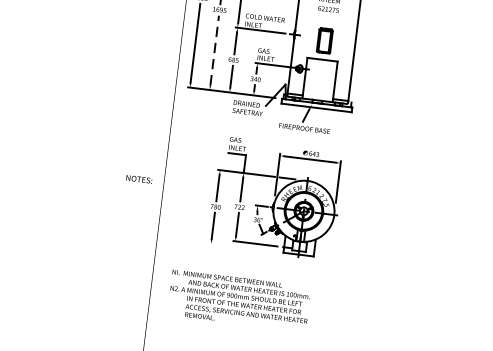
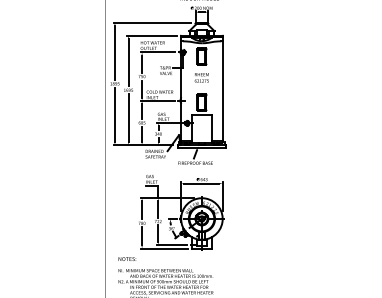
line: (214, 51) -> (128, 118), dashed -> solid
text: (139, 178) -> (127, 258), moved
line: (243, 247) -> (164, 248), added

